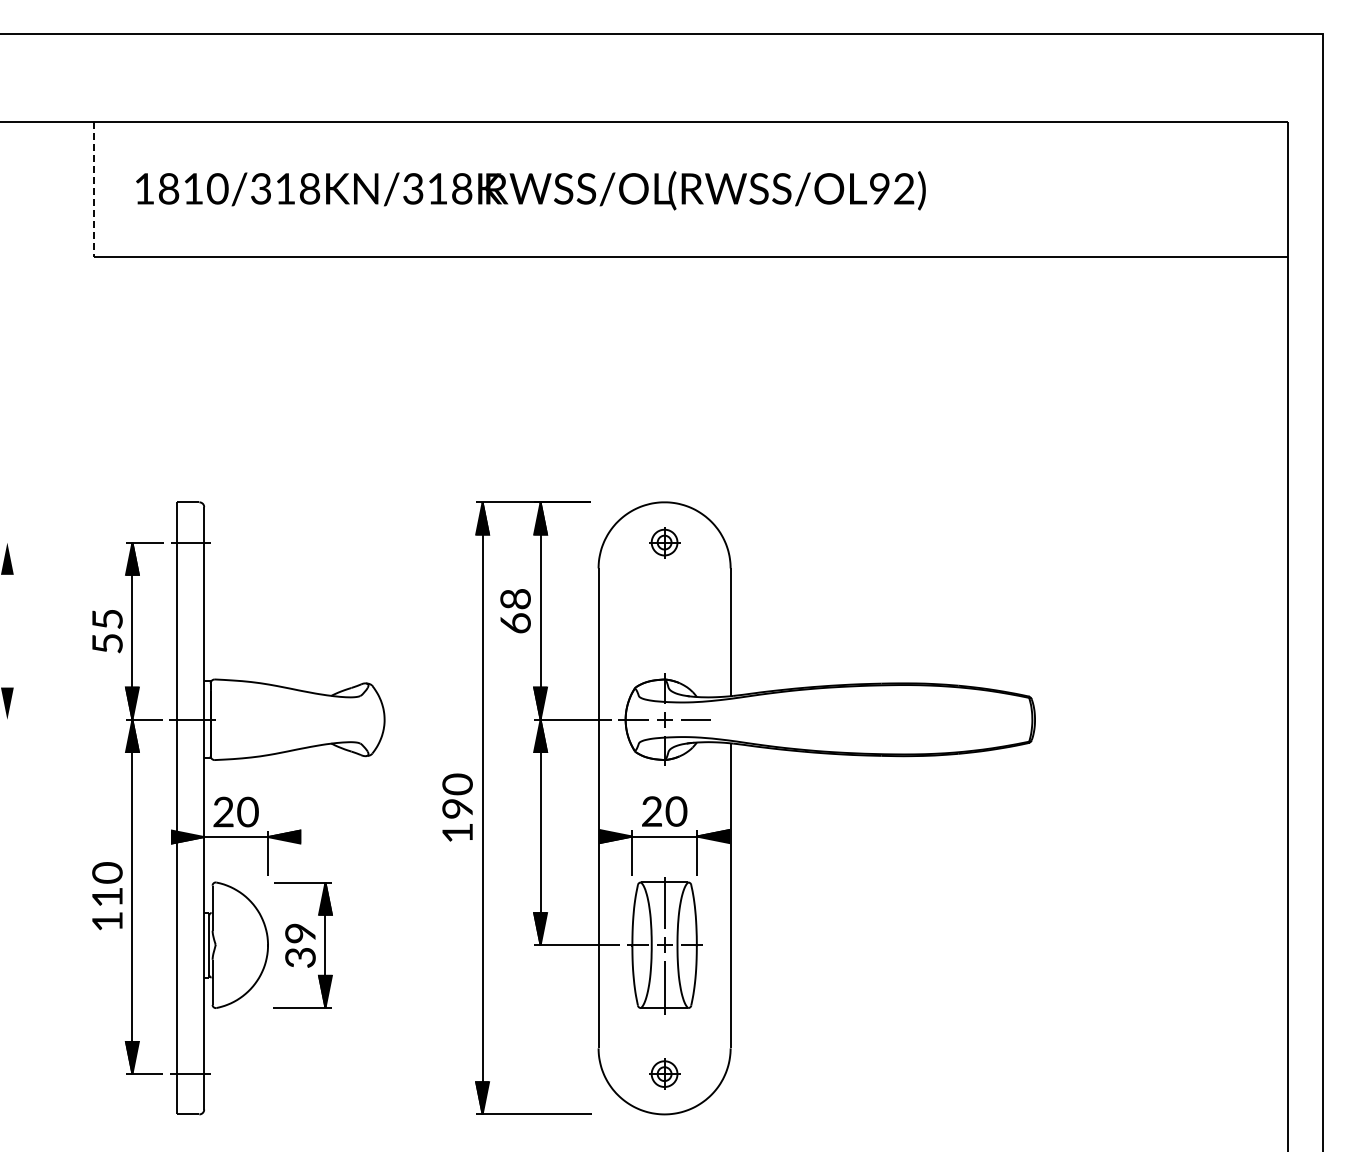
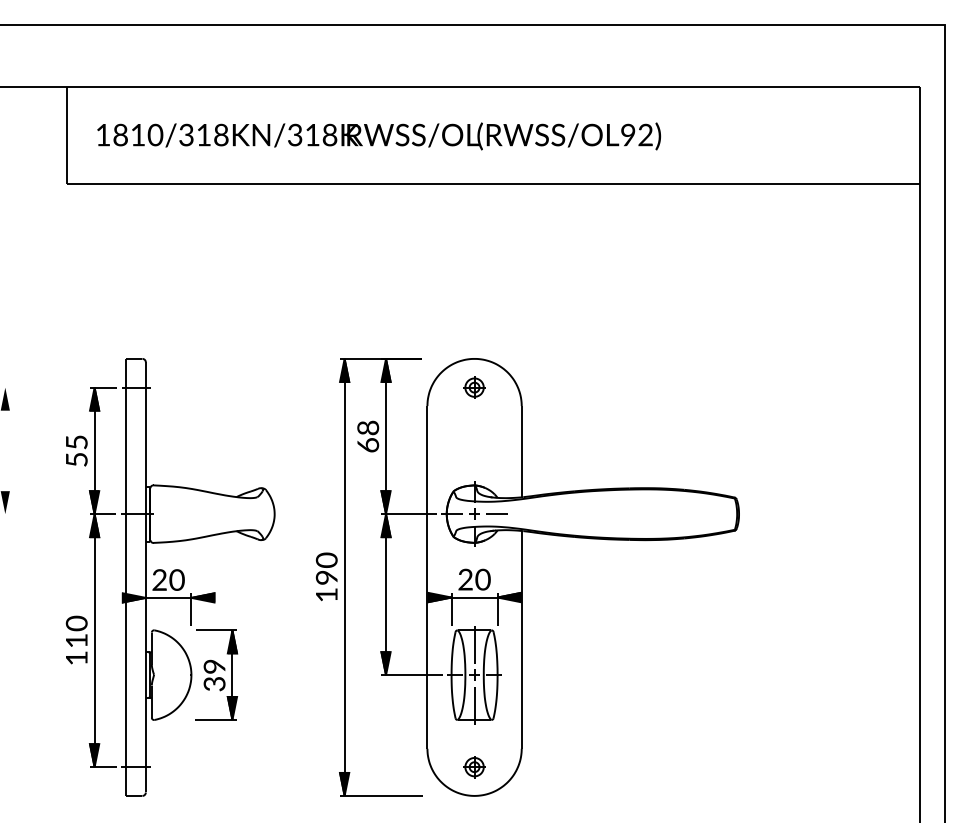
line: (93, 189) -> (66, 135), dashed -> solid

